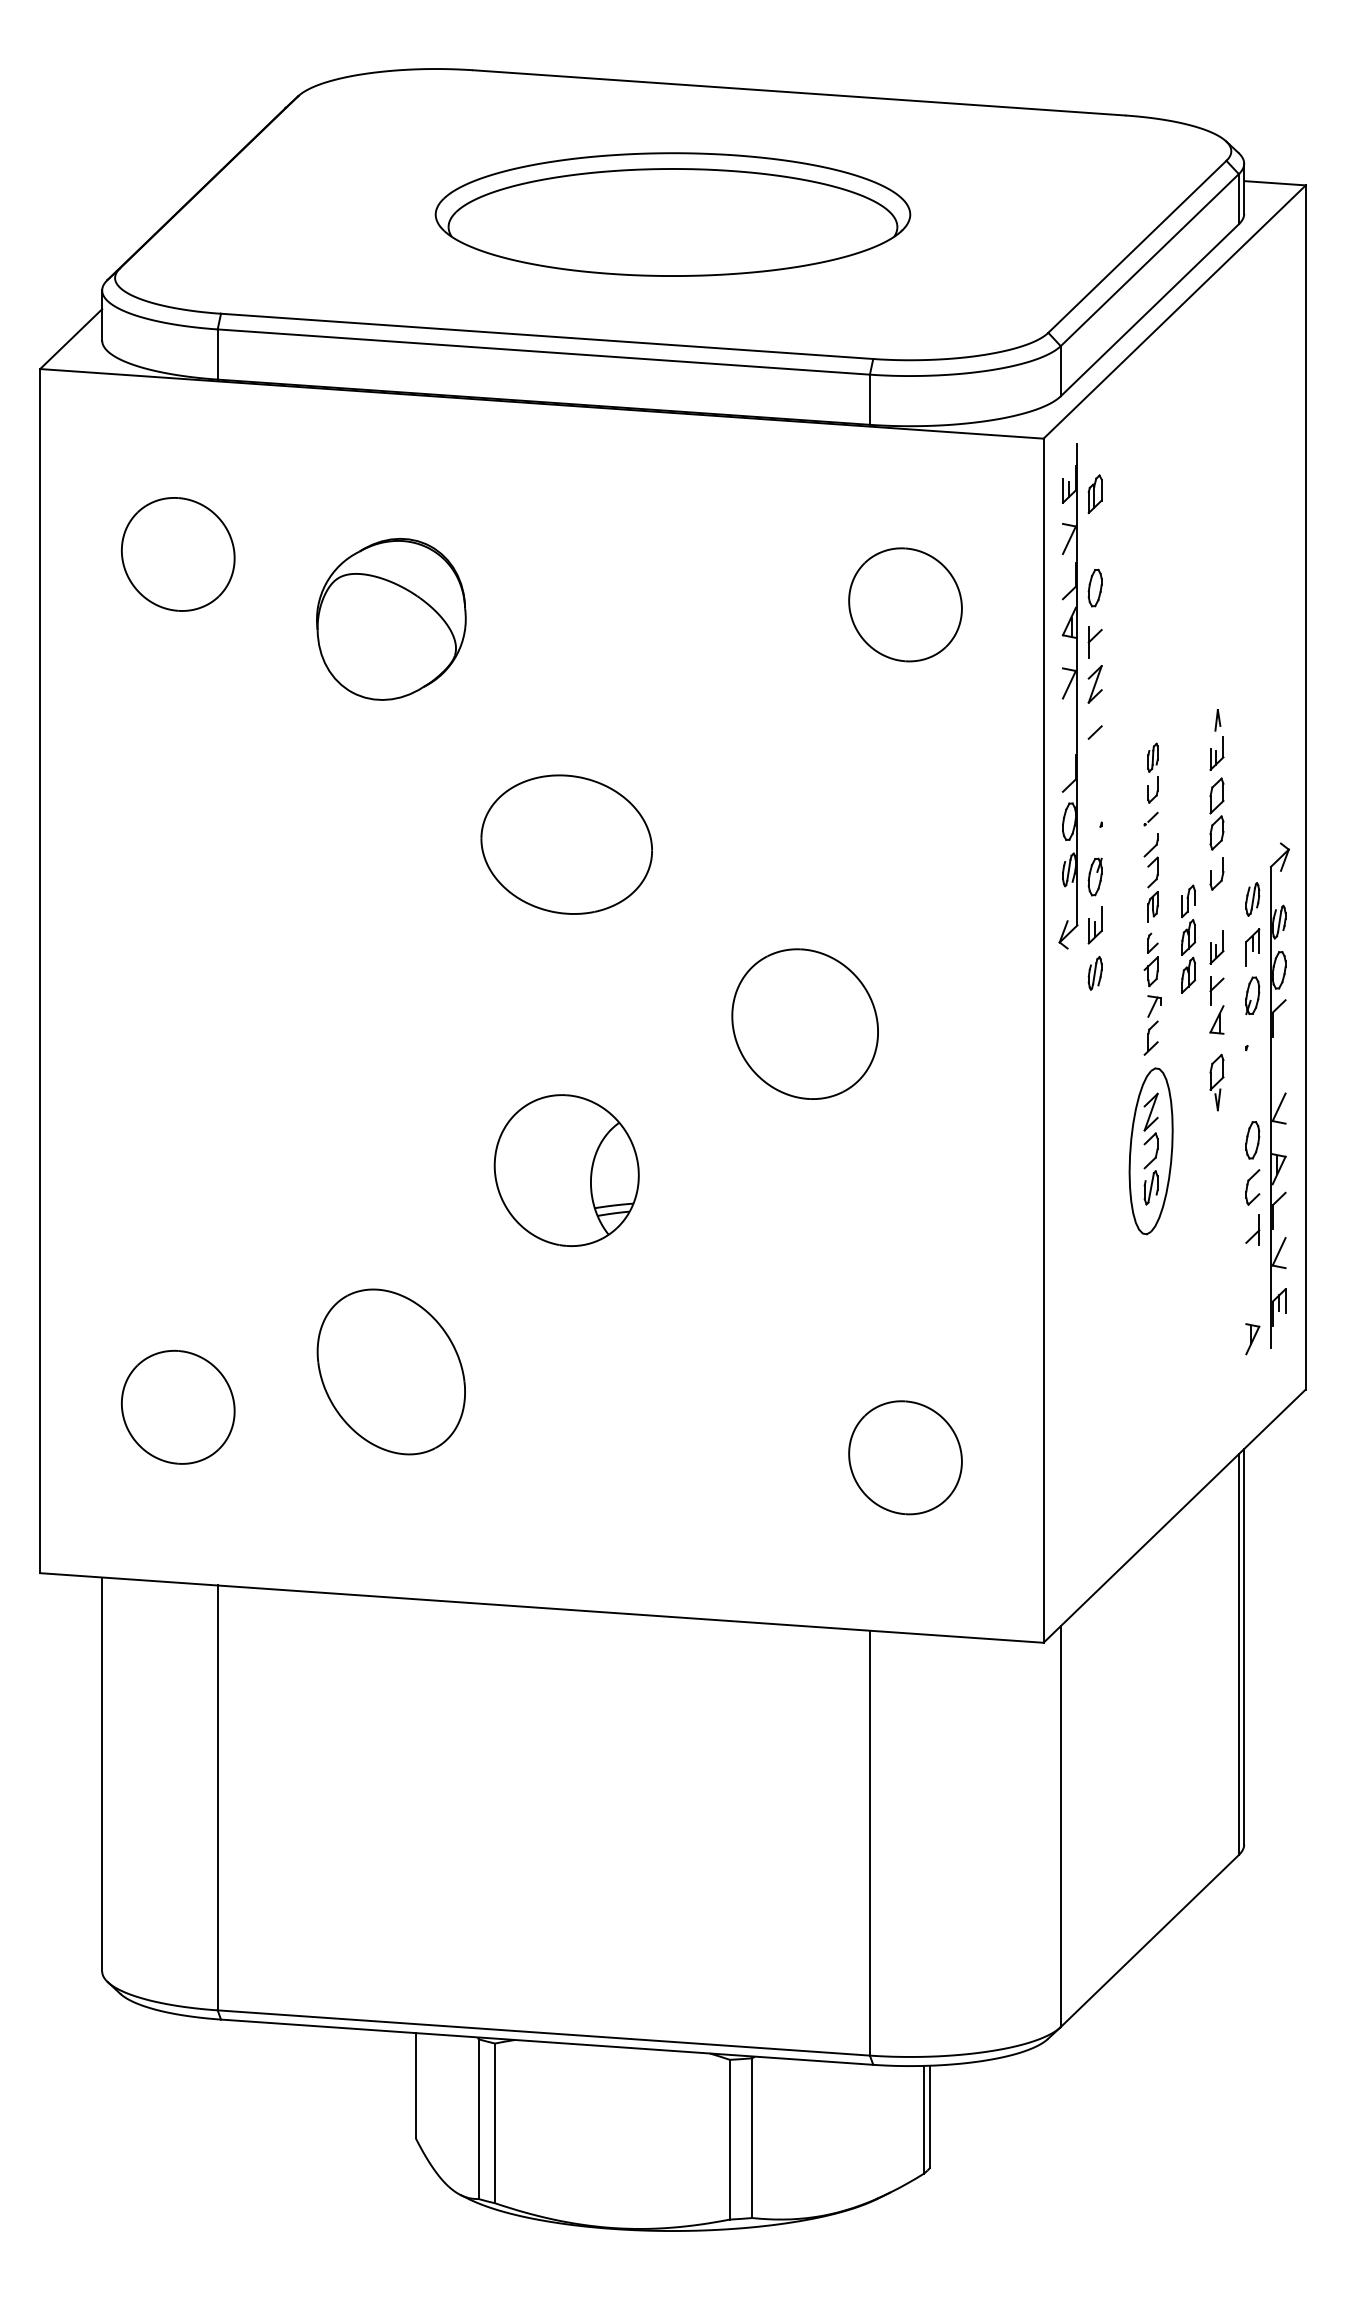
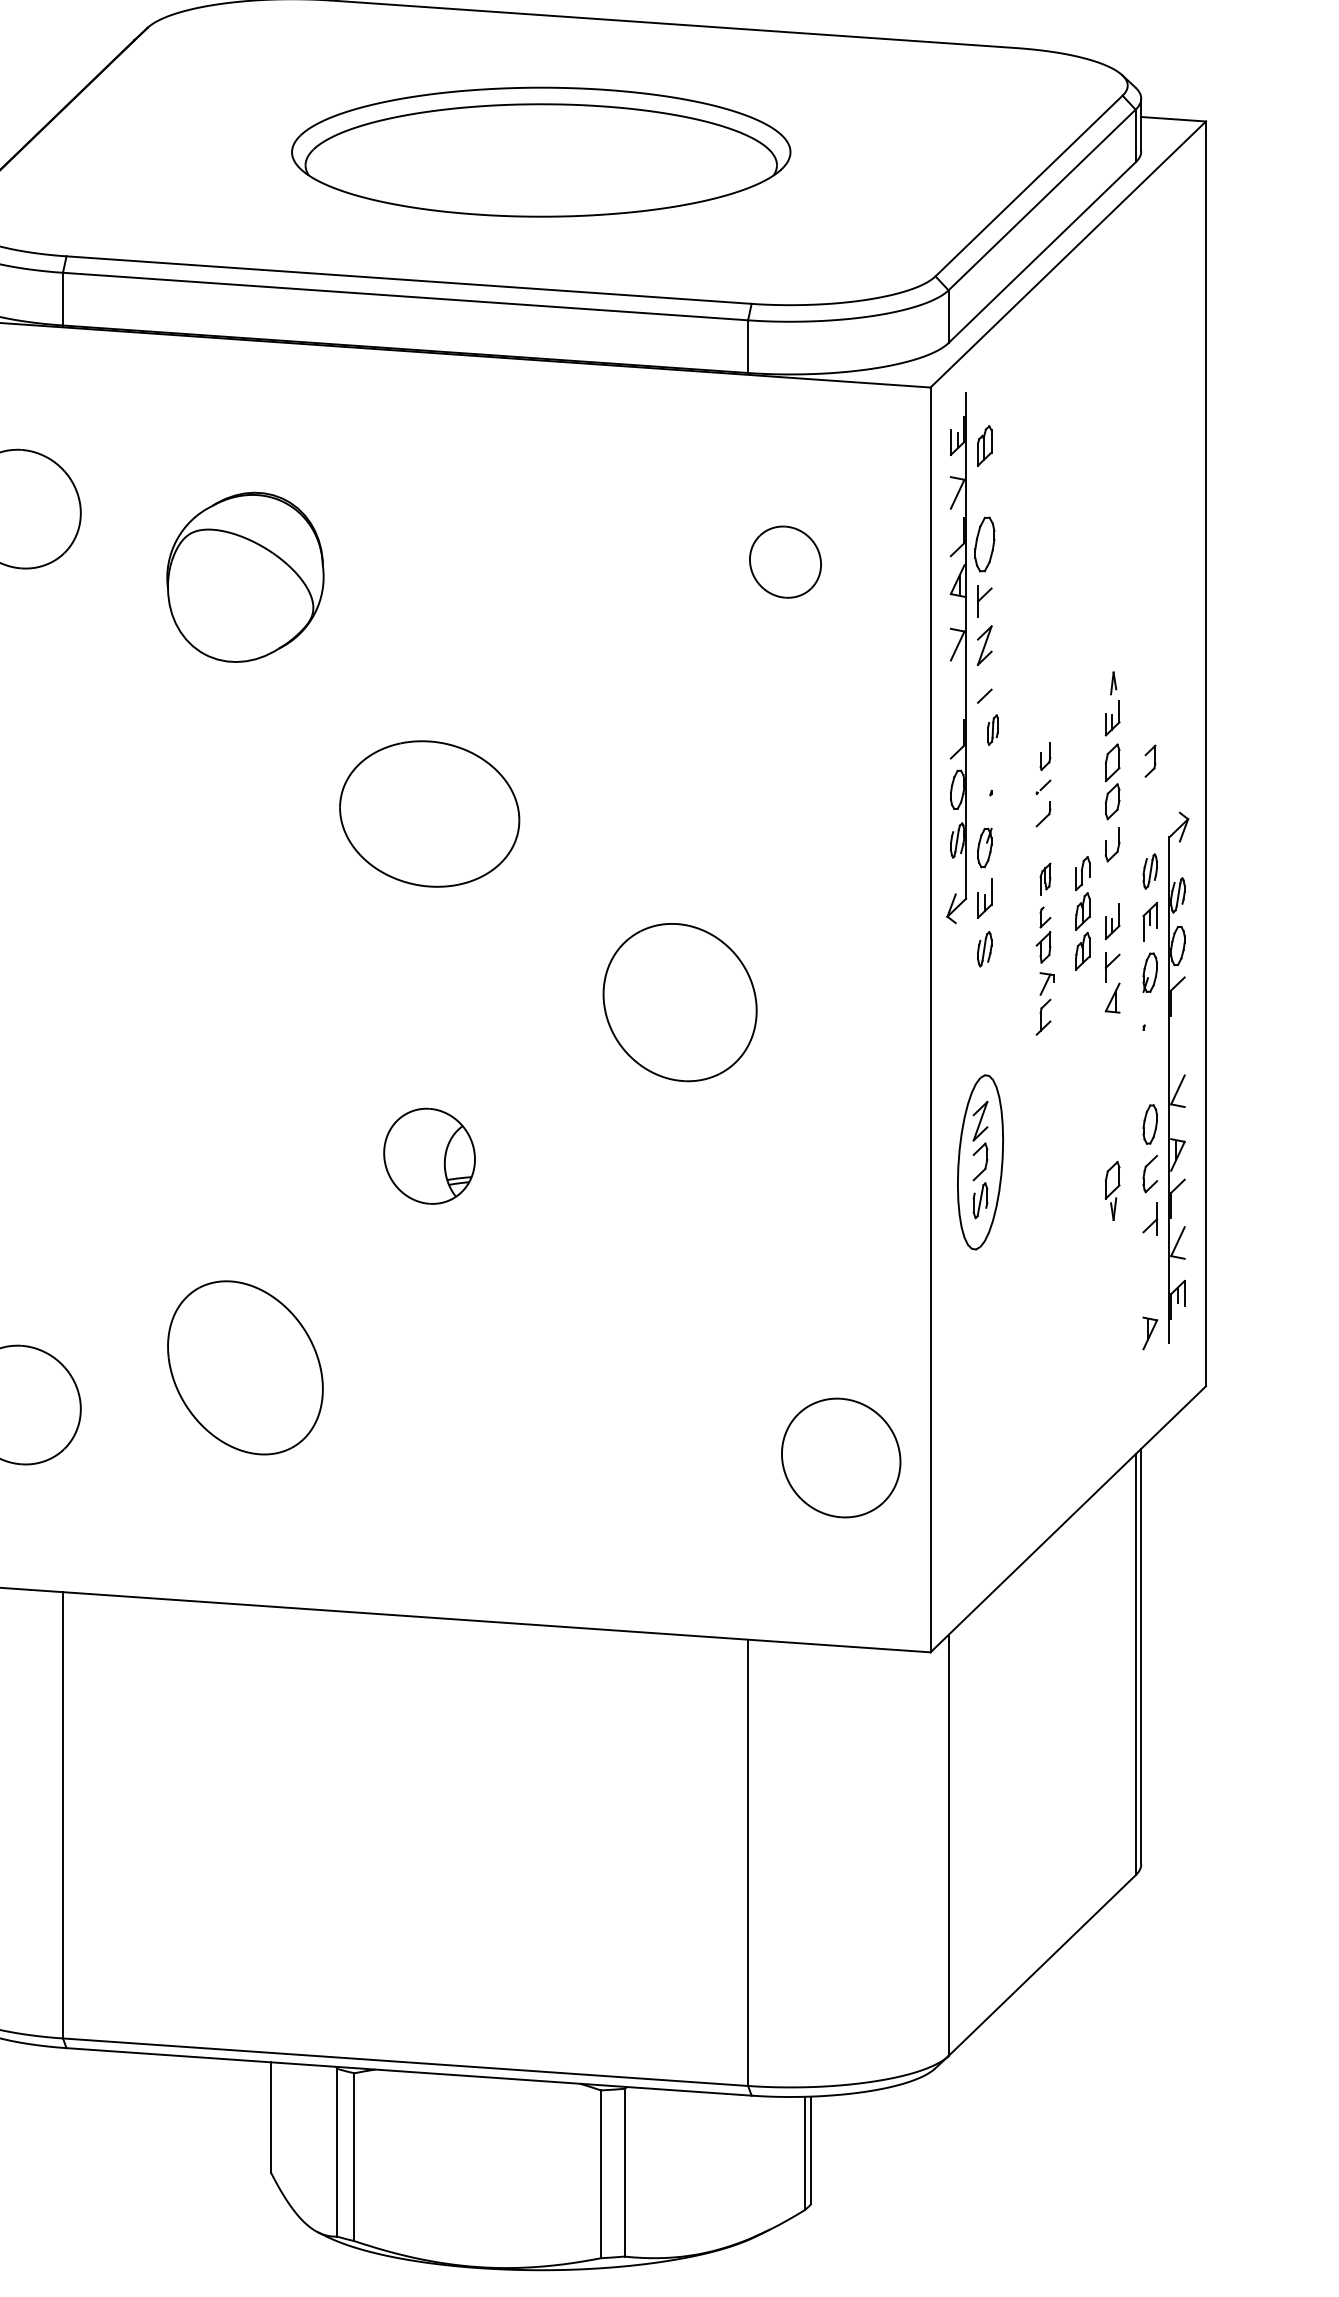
part: (1094, 587) -> (984, 543), size x1.4
part: (905, 604) -> (785, 561), size x0.6
part: (1152, 757) -> (992, 729), moved
part: (1152, 872) -> (1149, 761), moved
part: (1216, 1082) -> (1112, 1190), moved
part: (1150, 1151) -> (979, 1162), moved
part: (566, 1170) -> (429, 1156), size x0.6
part: (905, 1457) -> (841, 1457), moved

